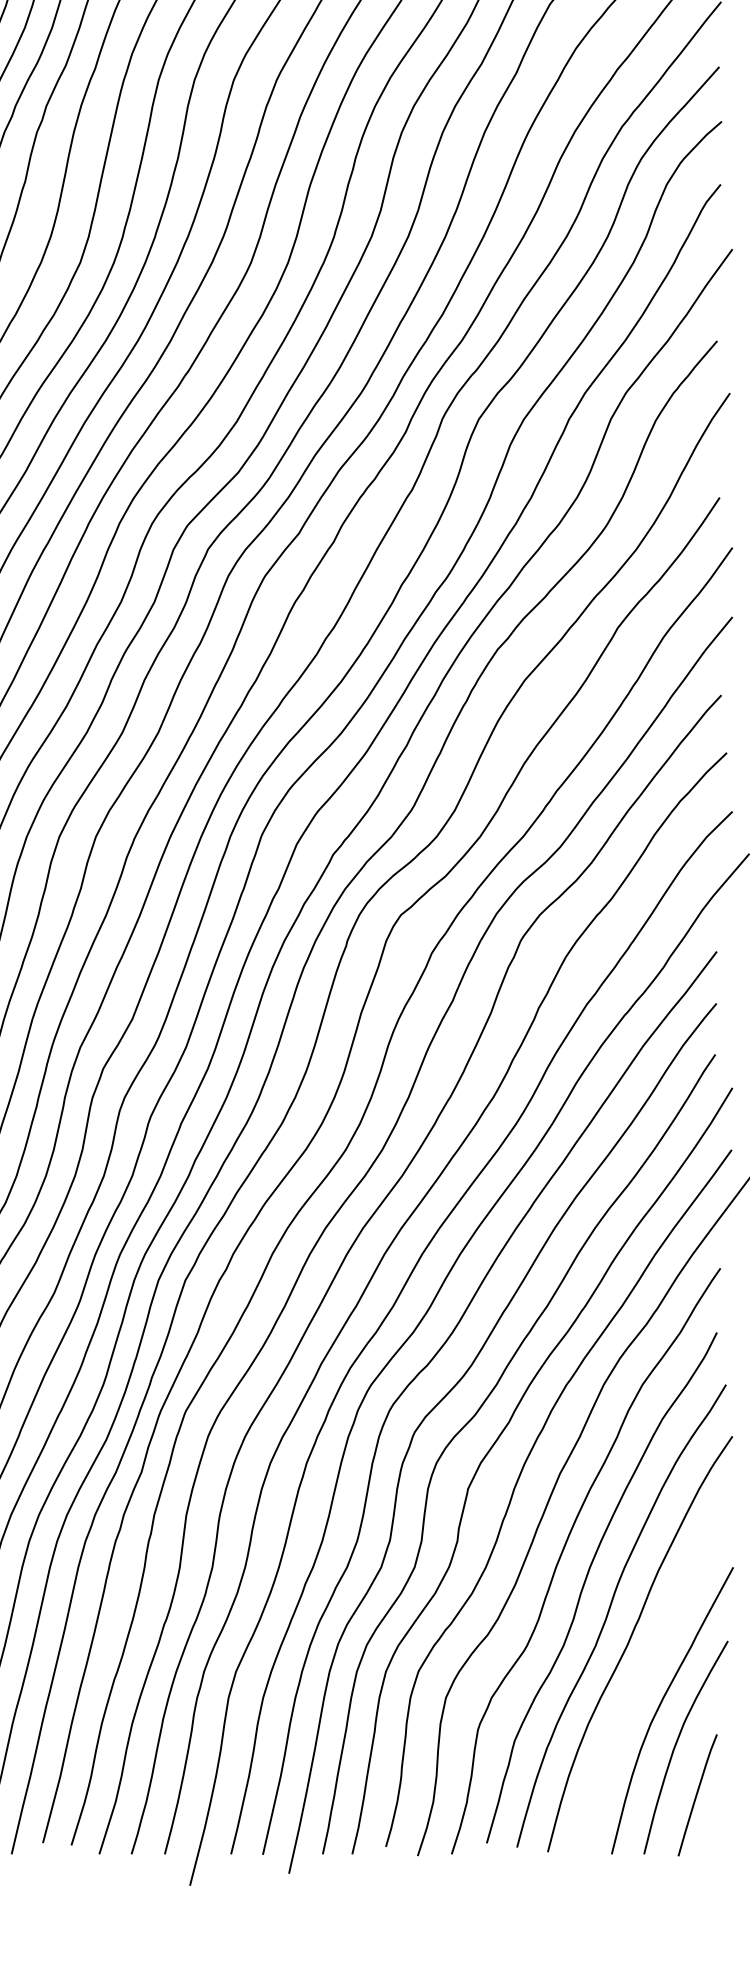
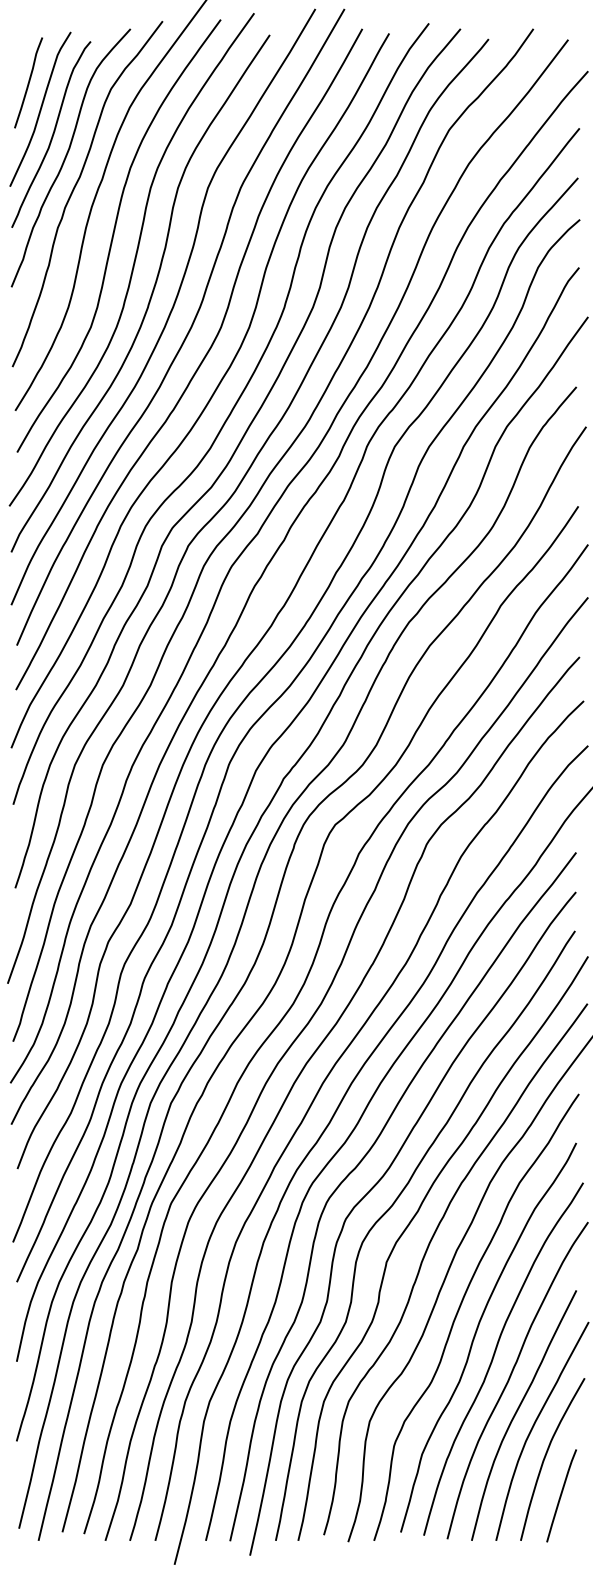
curve: (639, 1685) -> (517, 1412), added

